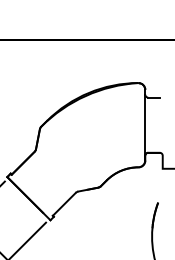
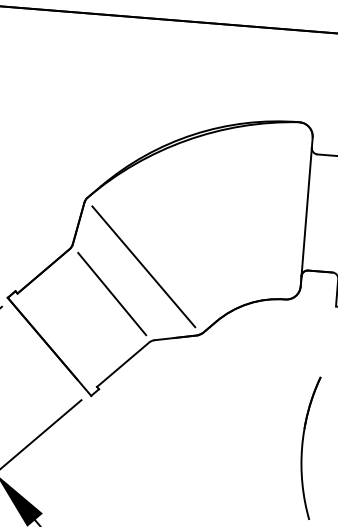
line: (70, 156) -> (144, 265), added
line: (56, 171) -> (112, 294), added

